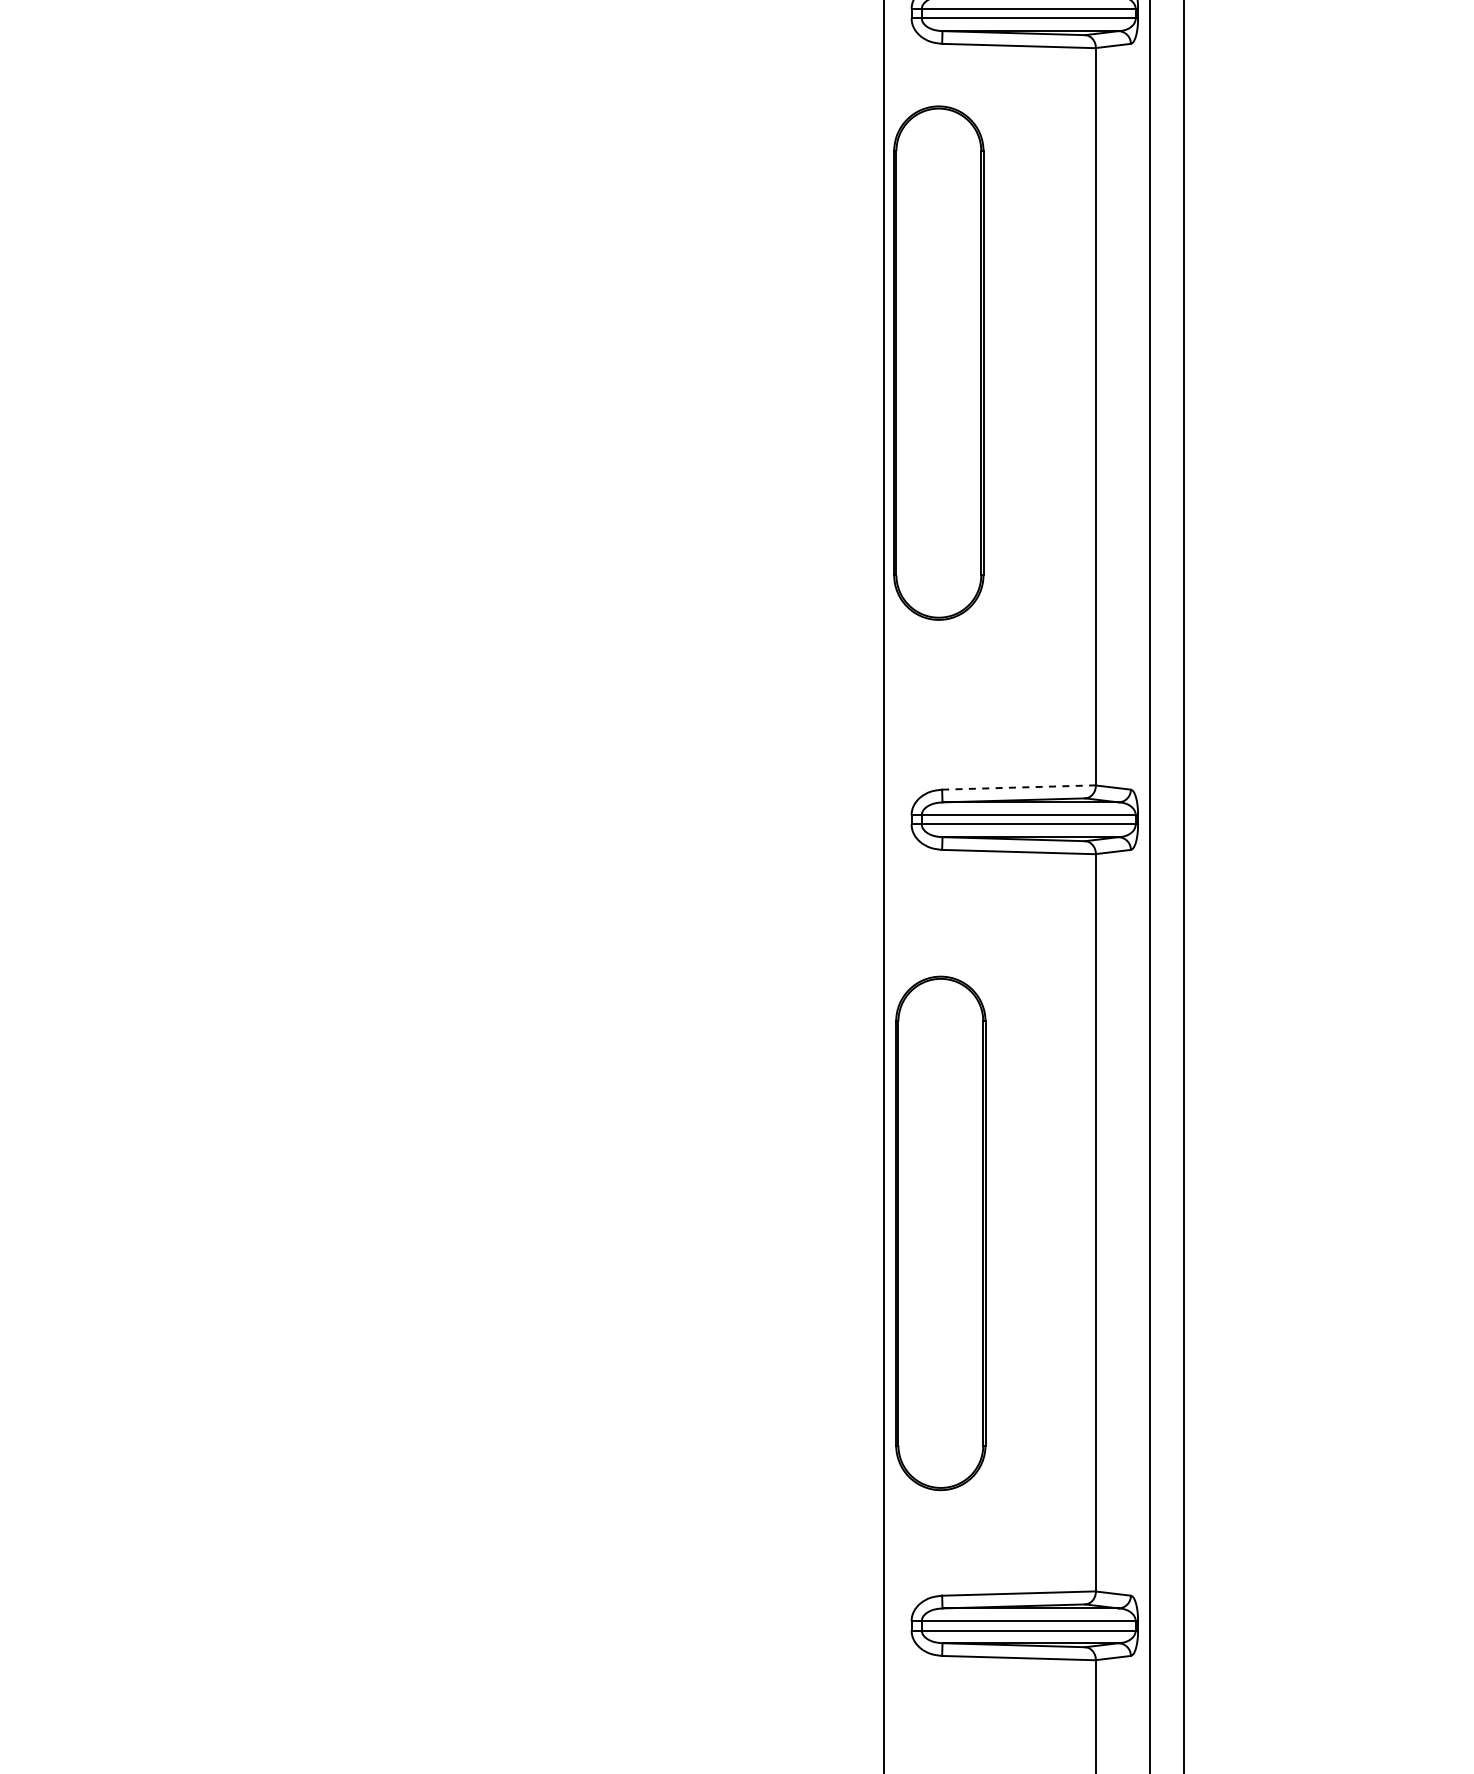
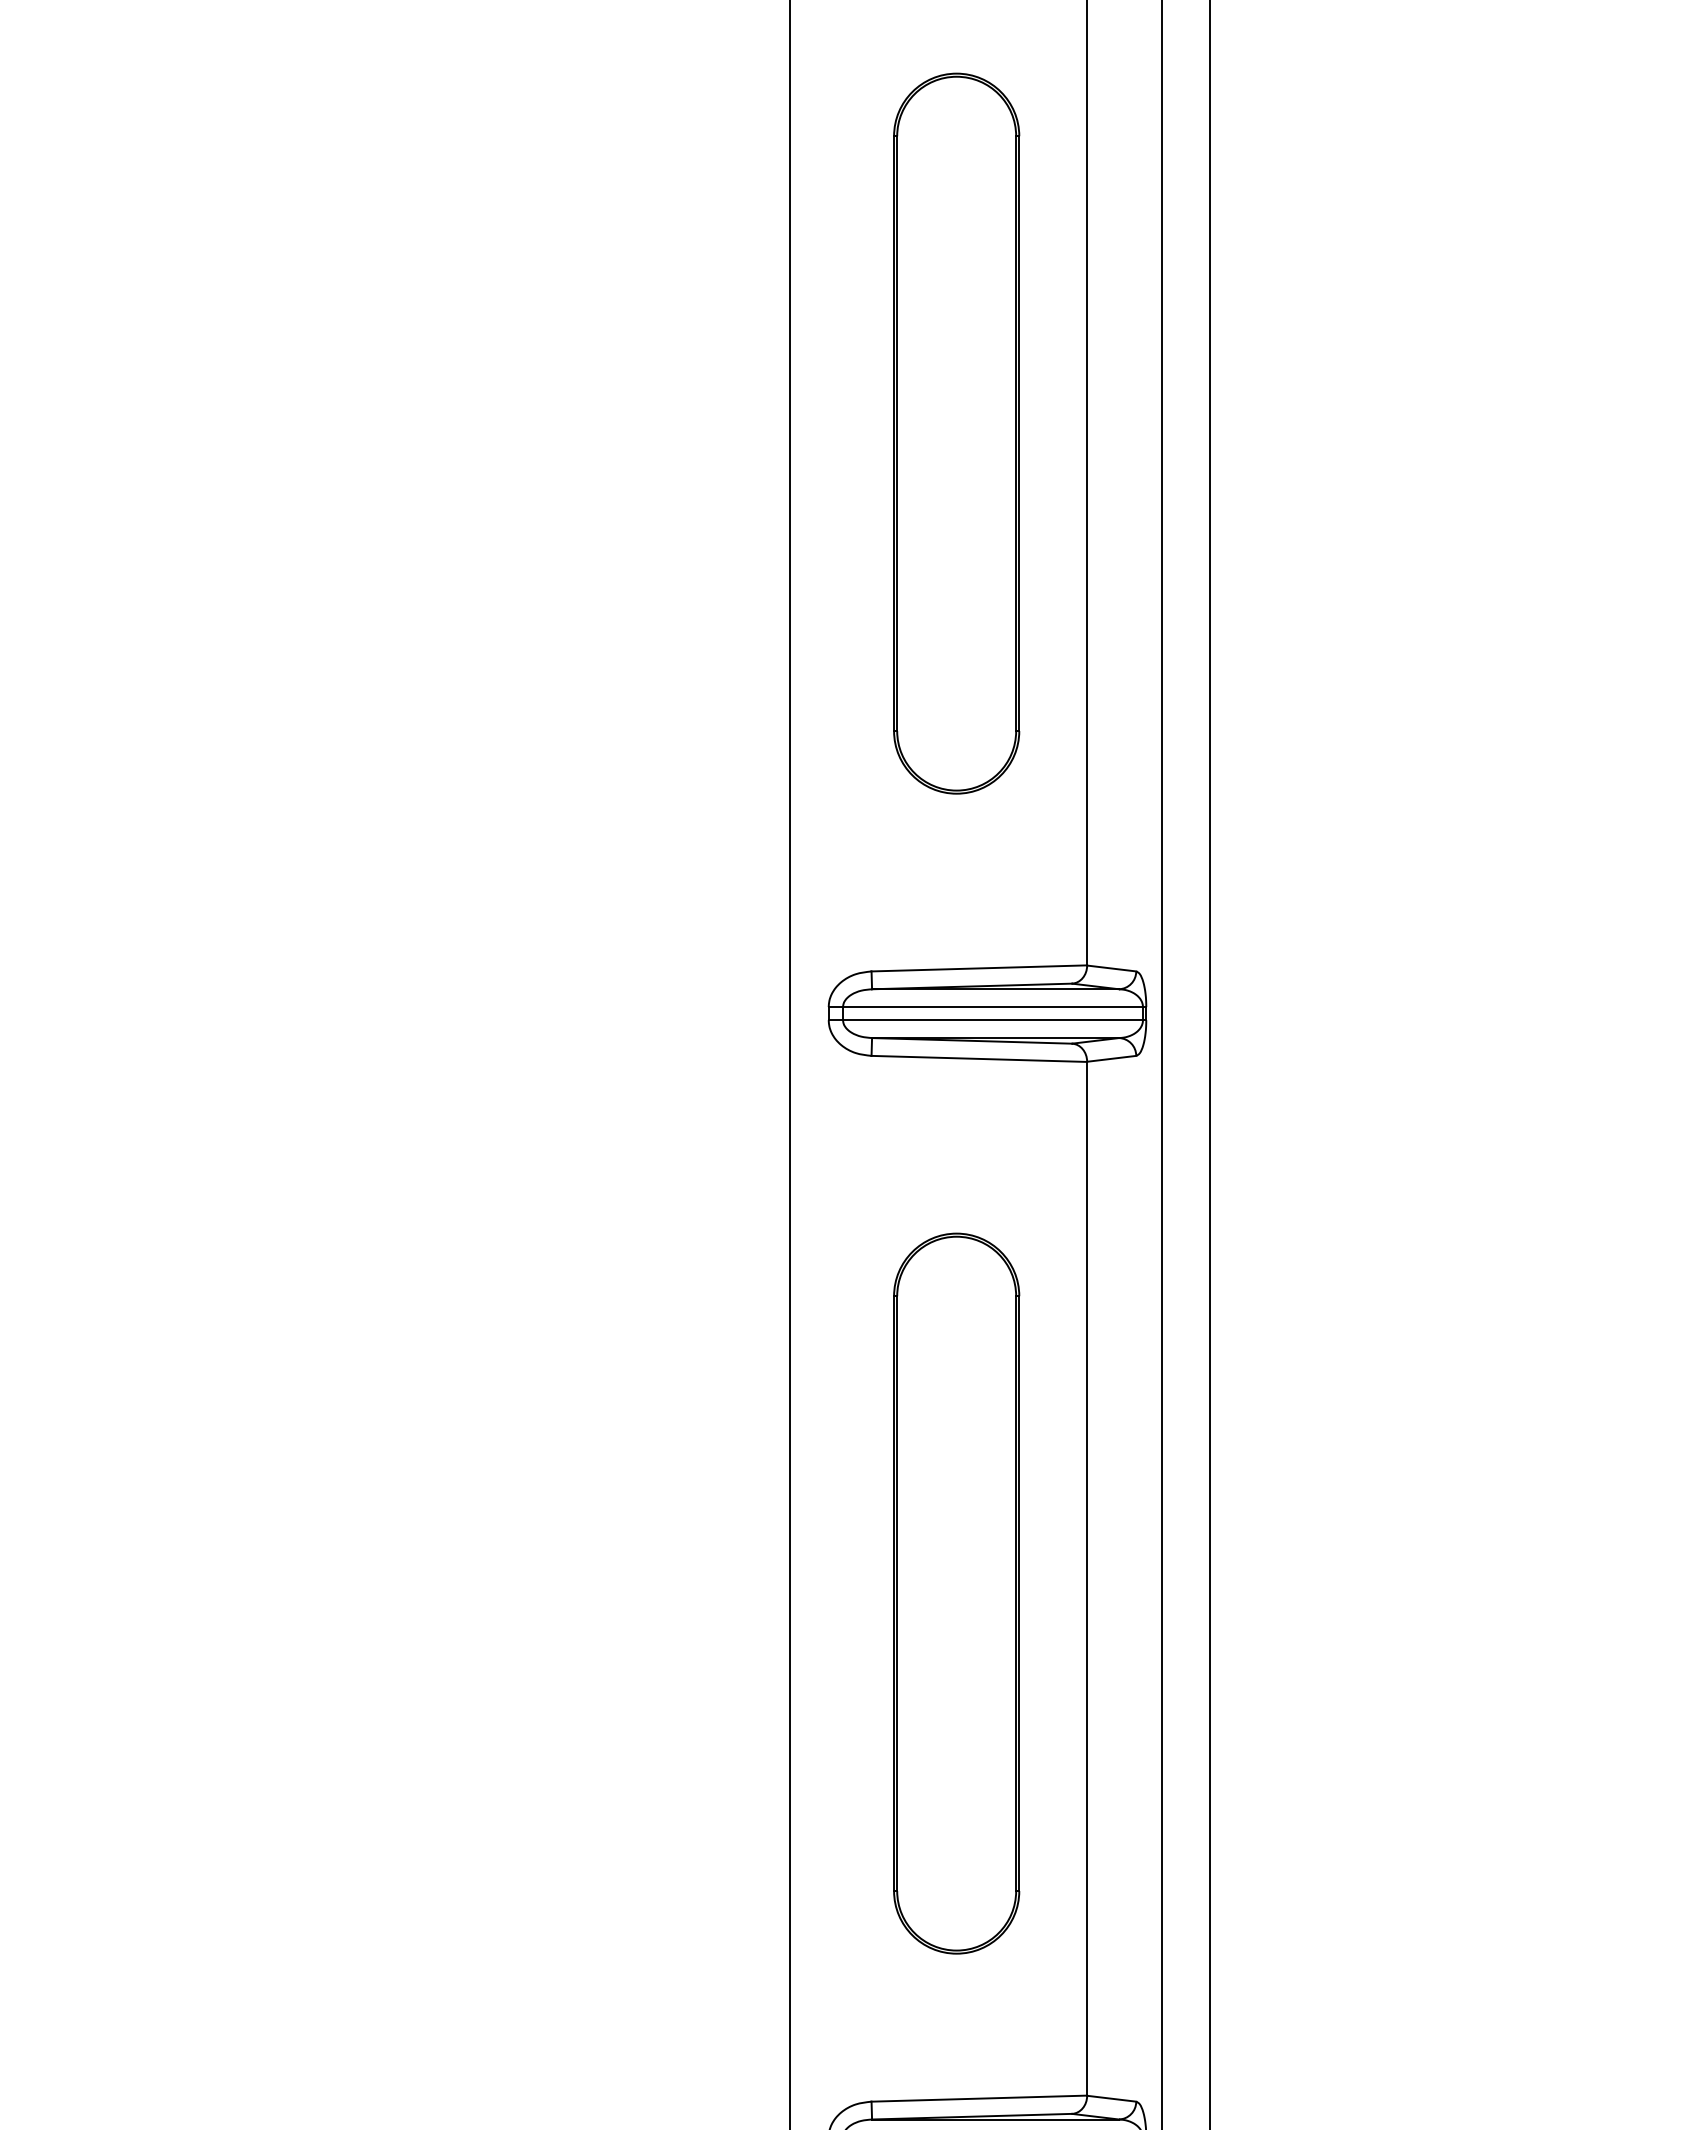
part: (938, 362) -> (956, 432), moved
line: (1019, 787) -> (980, 968), dashed -> solid
part: (940, 1233) -> (956, 1593), moved

